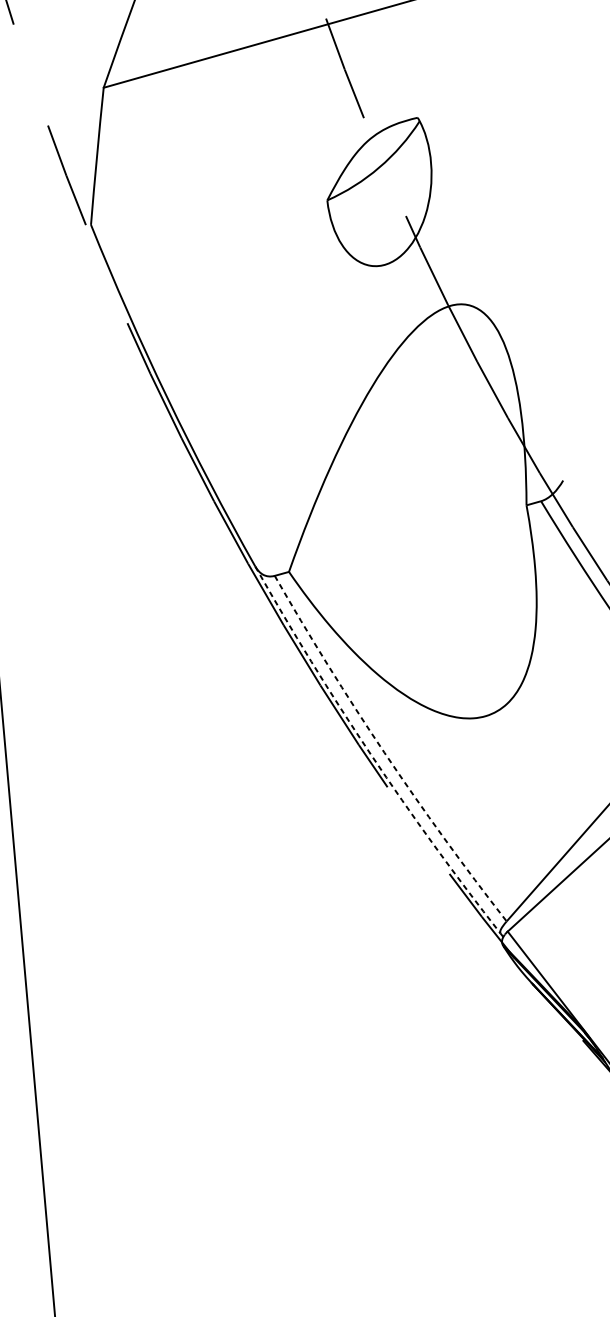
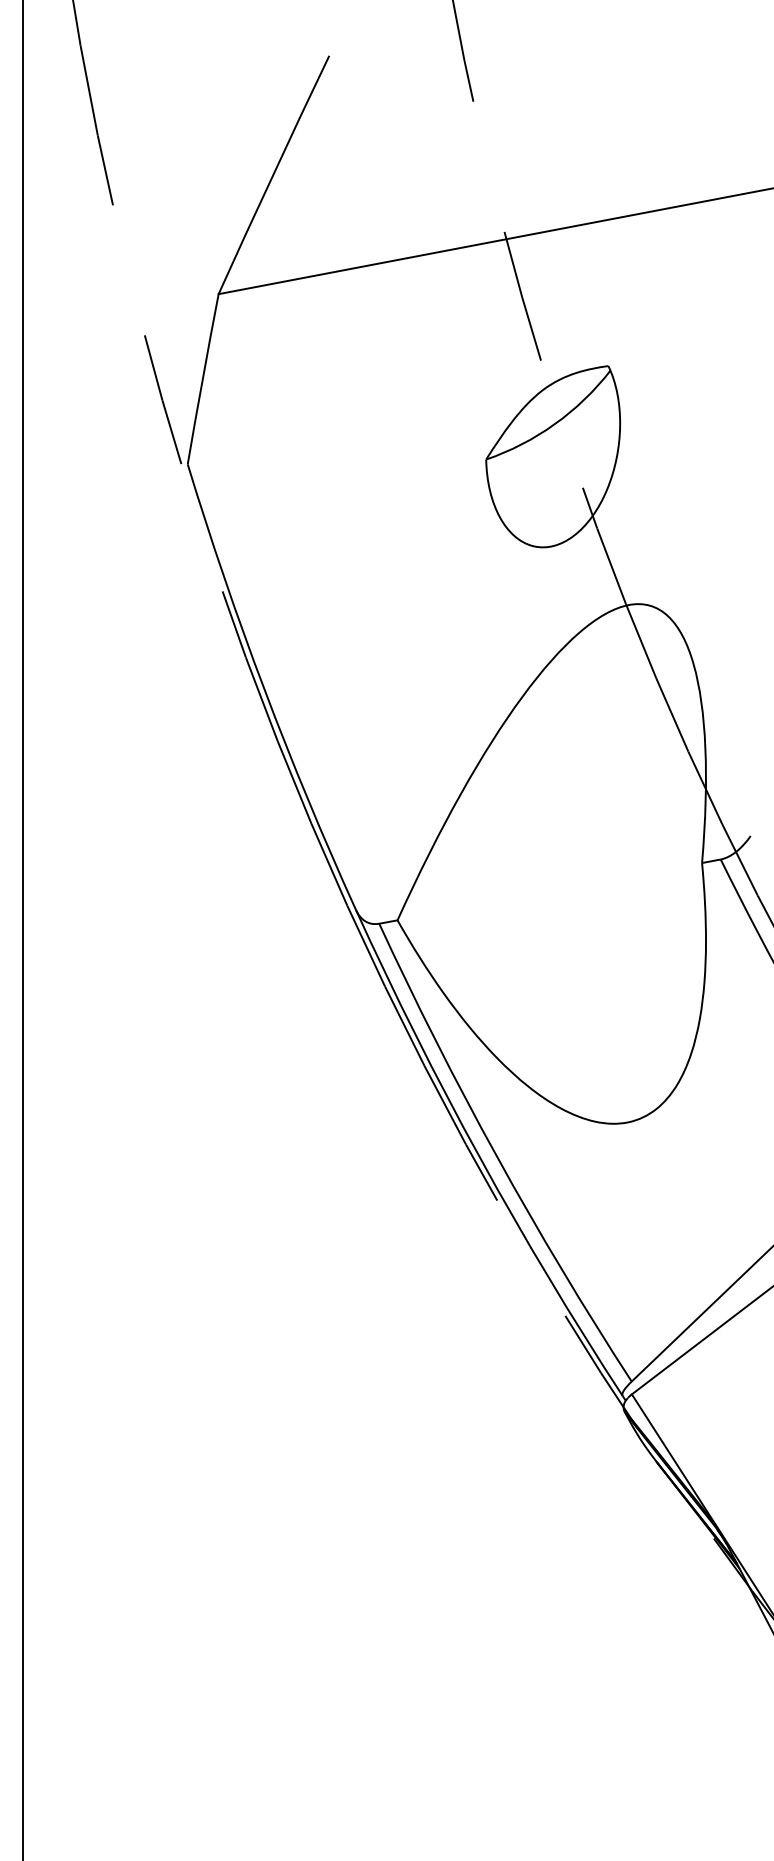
arc: (384, 753) -> (497, 1157), dashed -> solid
arc: (371, 755) -> (480, 1158), dashed -> solid

